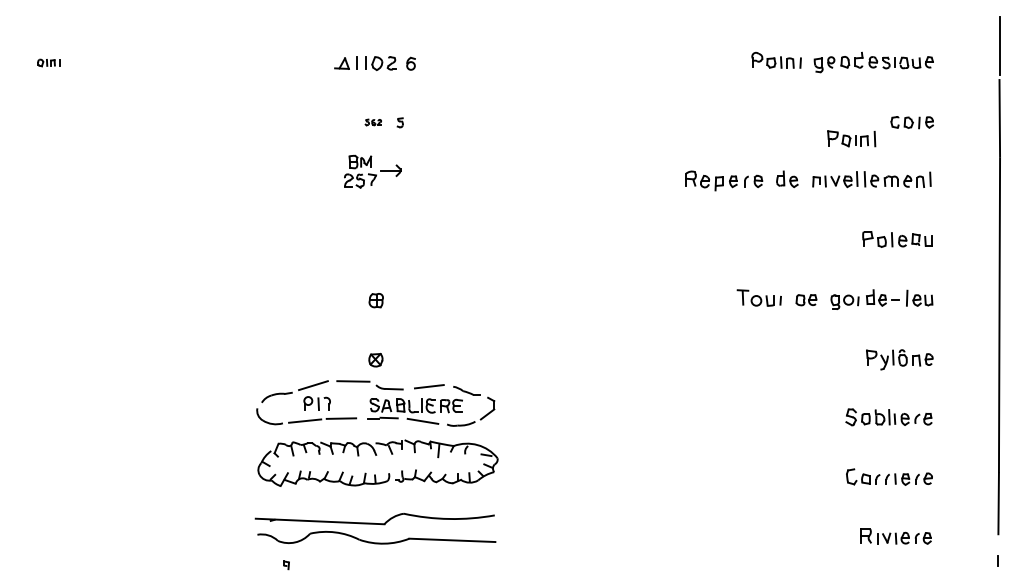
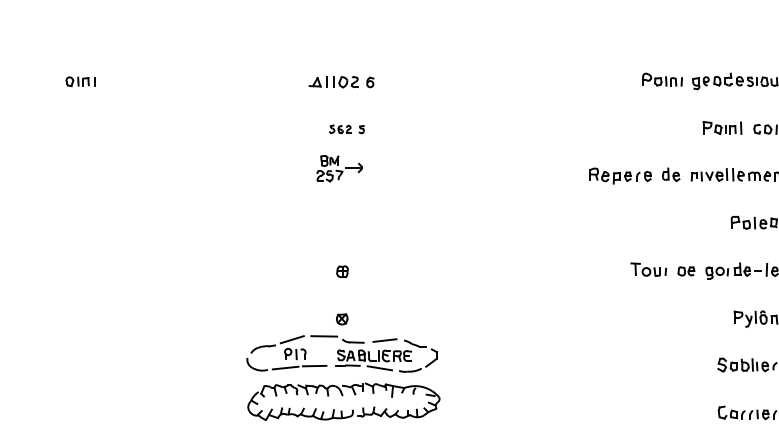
part: (48, 62) -> (80, 81), size x1.67
part: (373, 122) -> (340, 129), size x1.67
part: (851, 138) -> (722, 127), moved

